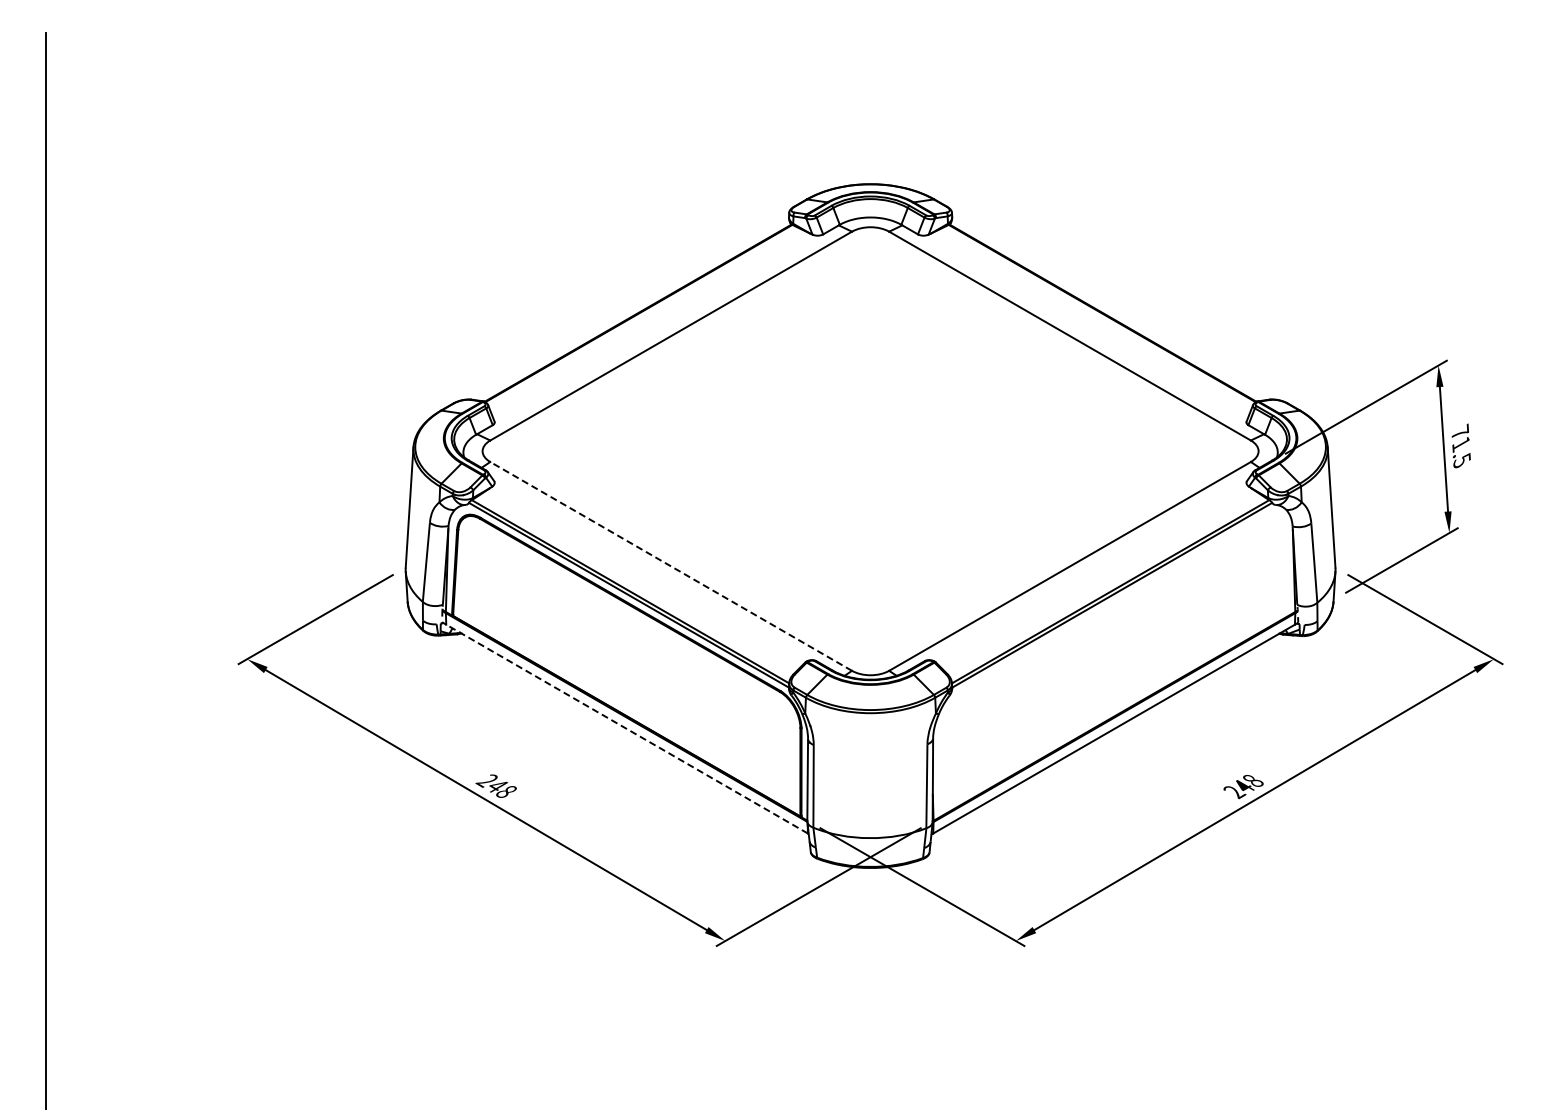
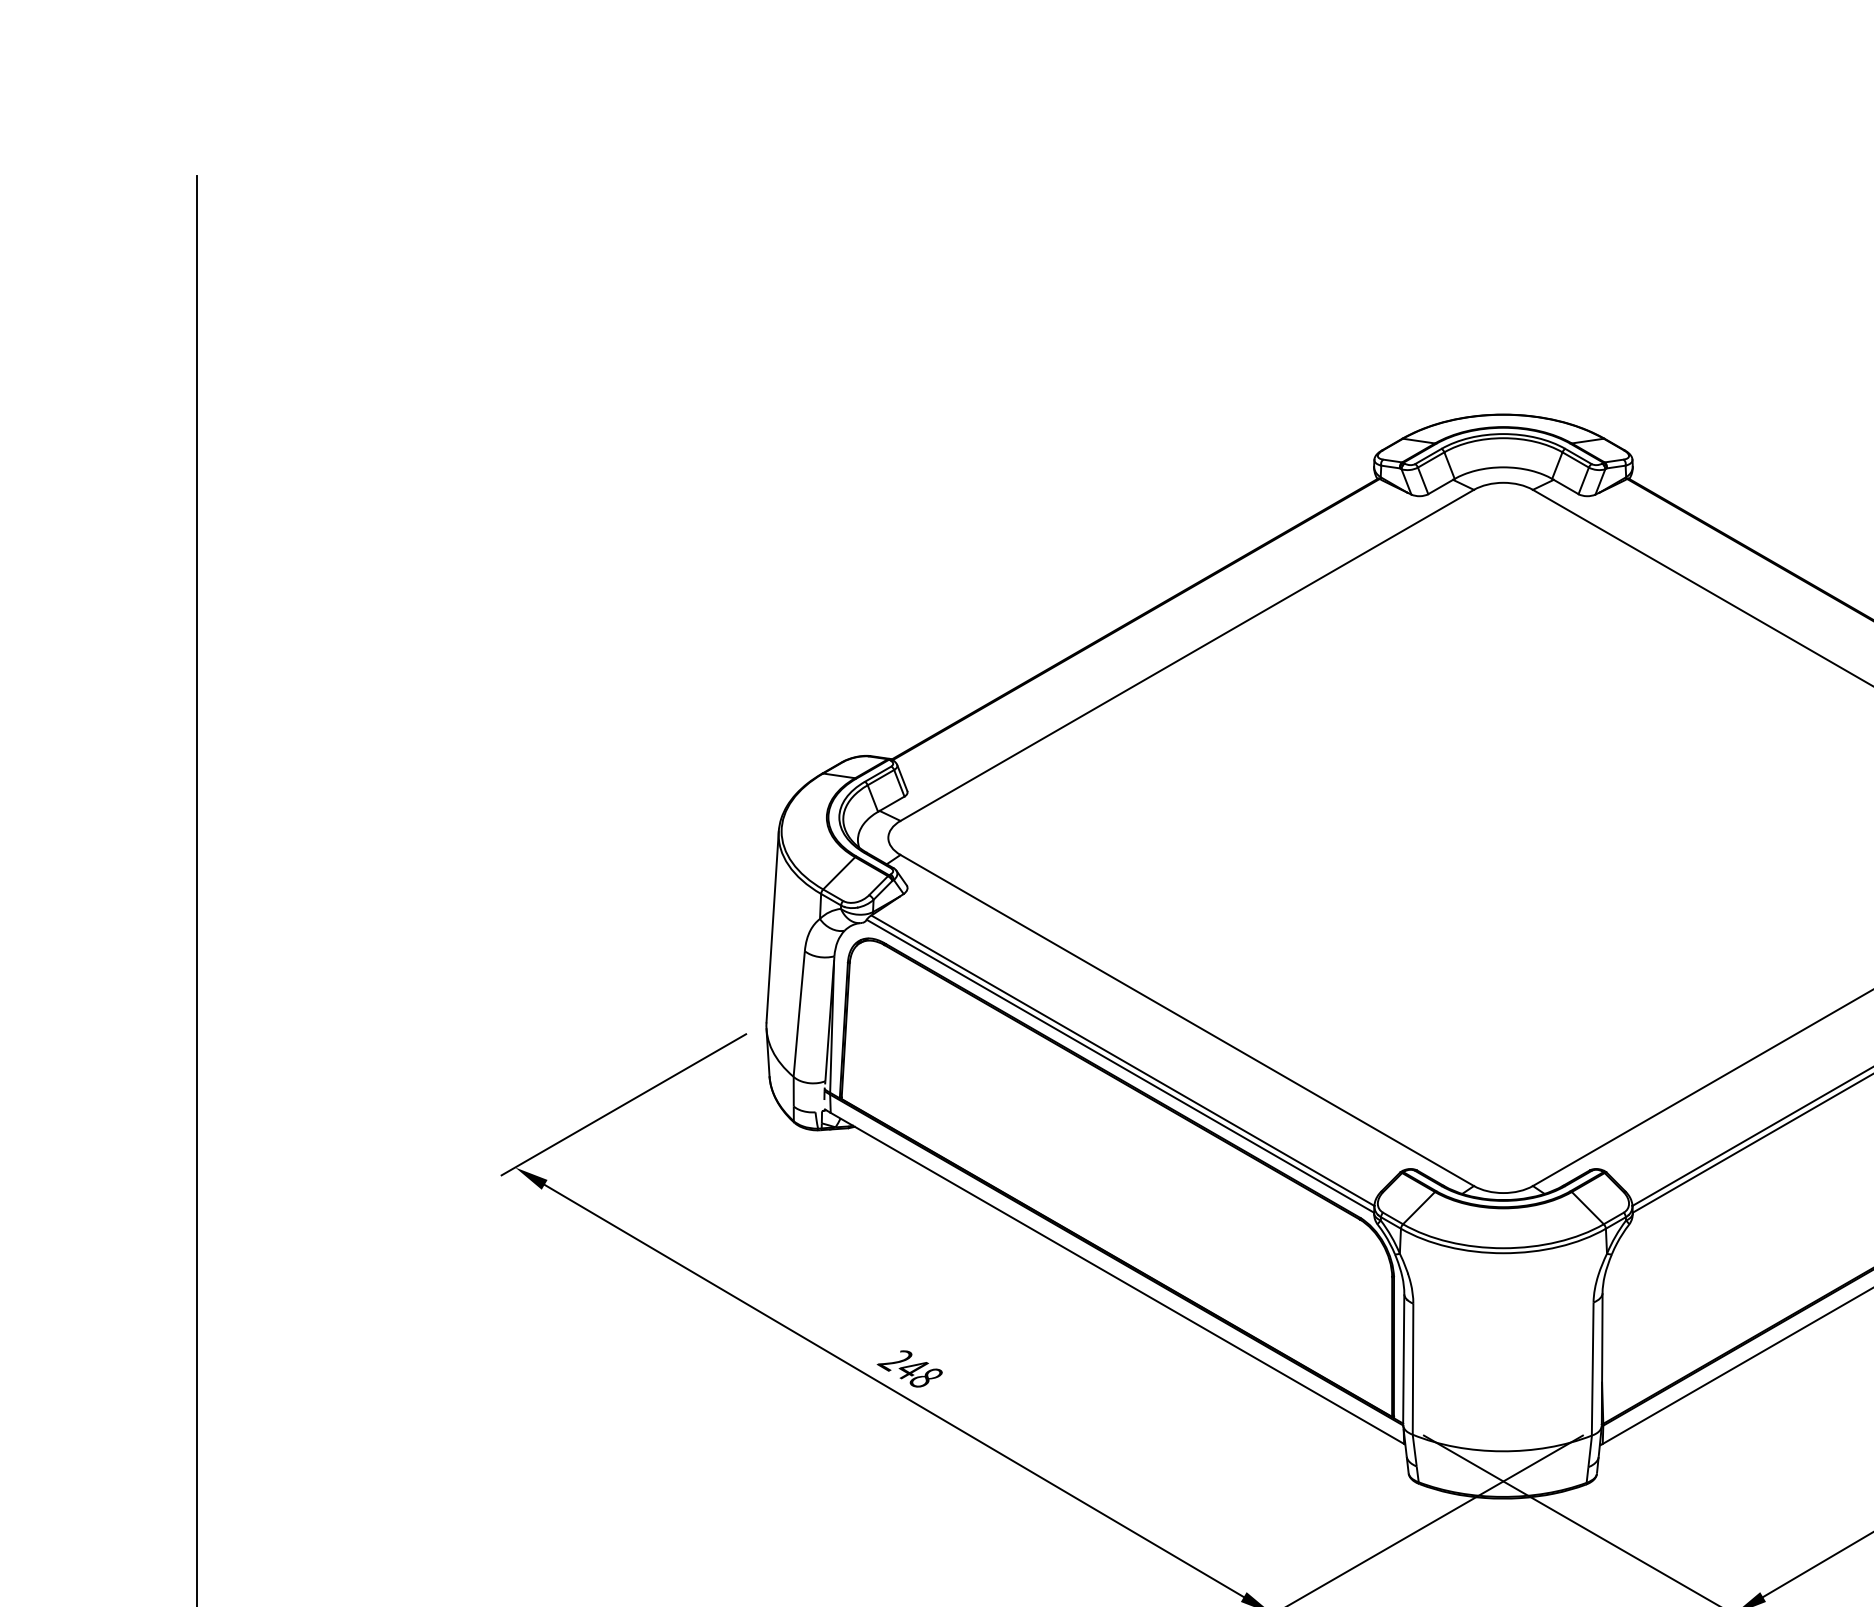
line: (671, 566) -> (1187, 1020), dashed -> solid
line: (627, 729) -> (1118, 1279), dashed -> solid

